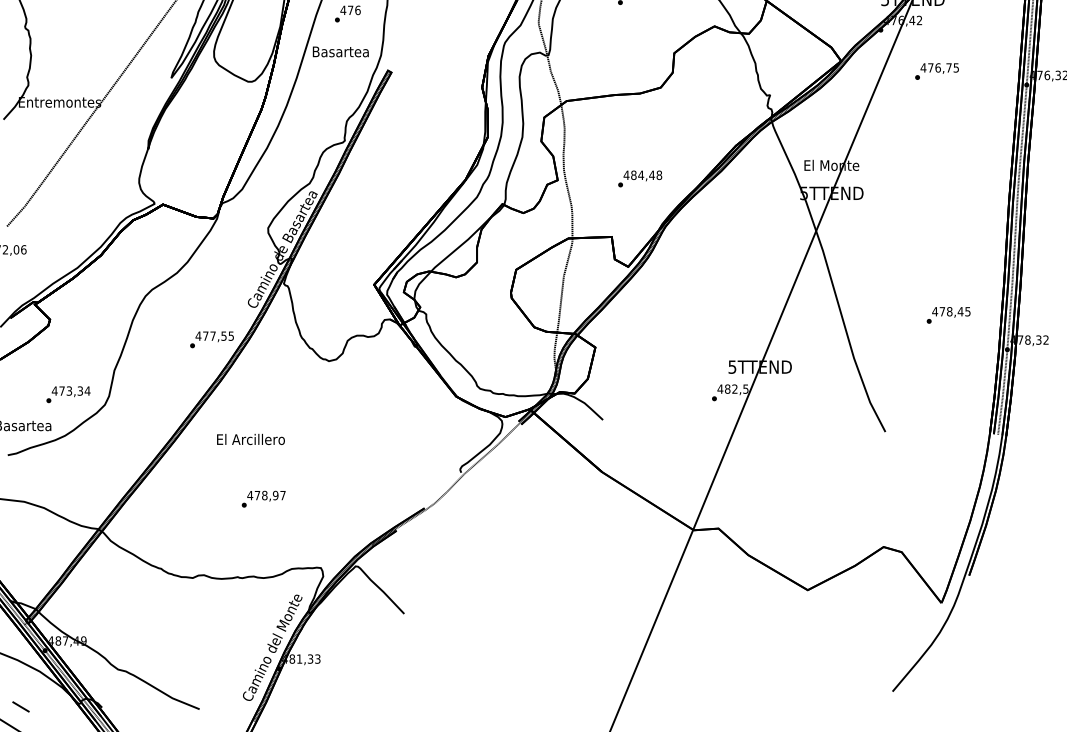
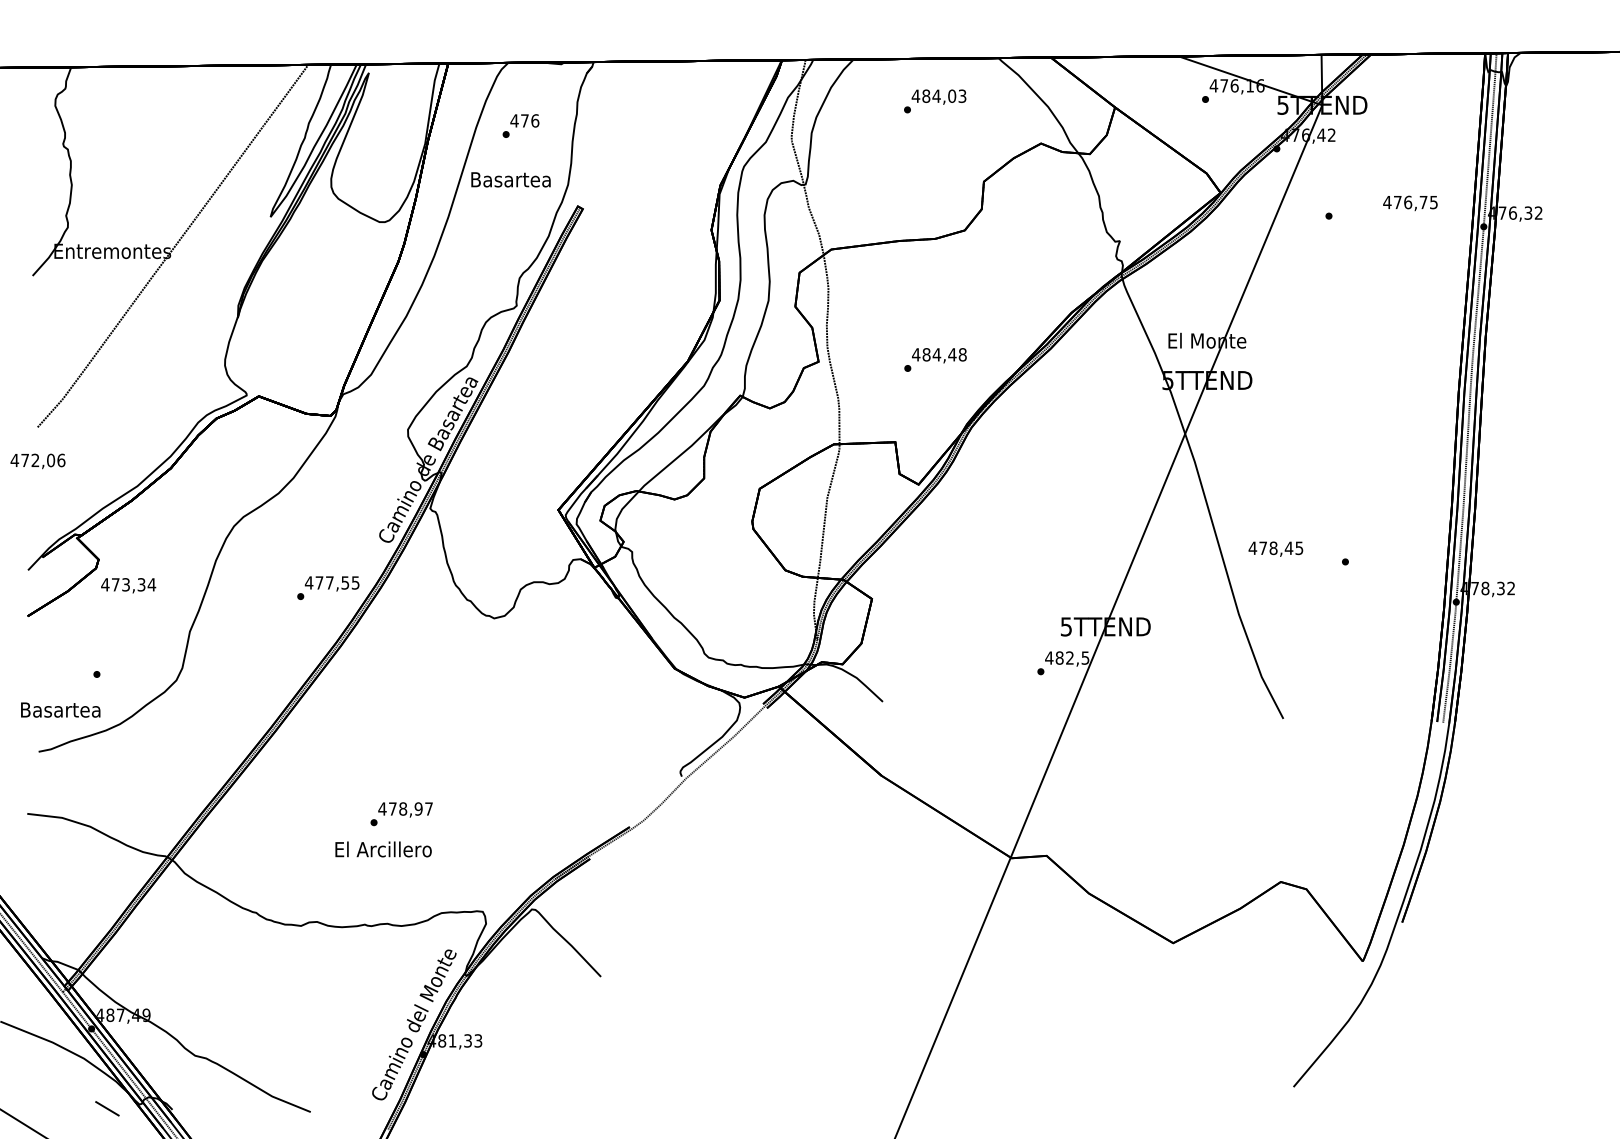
text: (939, 68) -> (1410, 203), moved
text: (951, 311) -> (1275, 548), moved
text: (71, 391) -> (128, 585), moved
text: (250, 439) -> (383, 849), moved
line: (21, 706) -> (107, 1108), moved

